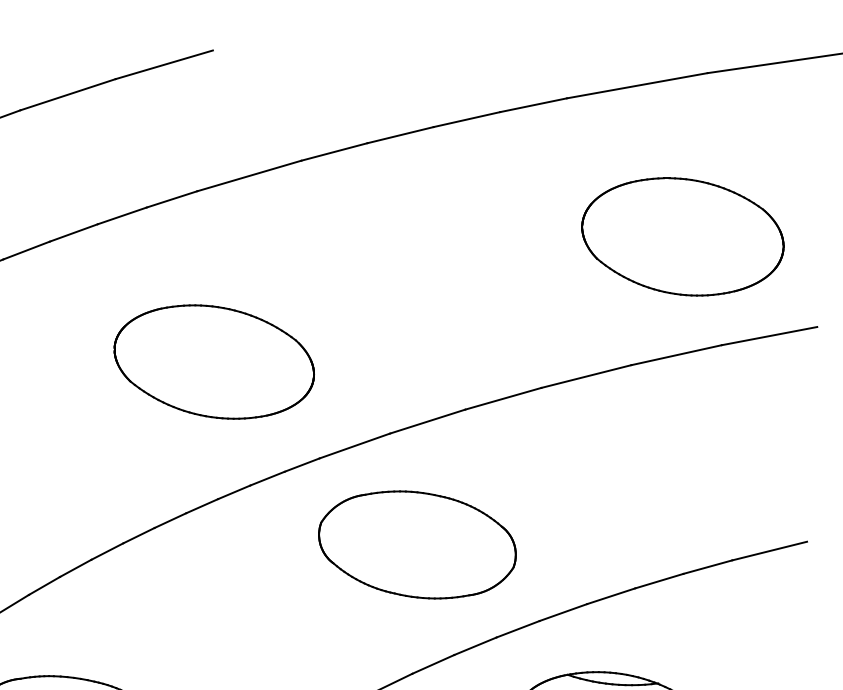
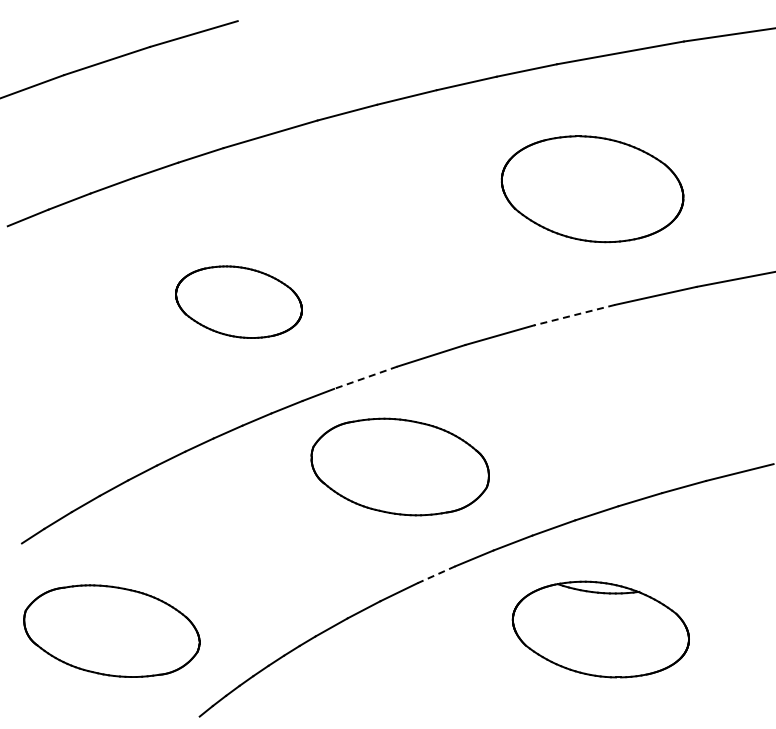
part: (682, 237) -> (592, 189), moved
part: (213, 362) -> (238, 302), size x0.7
line: (586, 376) -> (574, 315), solid -> dashed
line: (354, 445) -> (365, 377), solid -> dashed
part: (416, 544) -> (399, 466), moved
line: (433, 664) -> (436, 574), solid -> dashed

